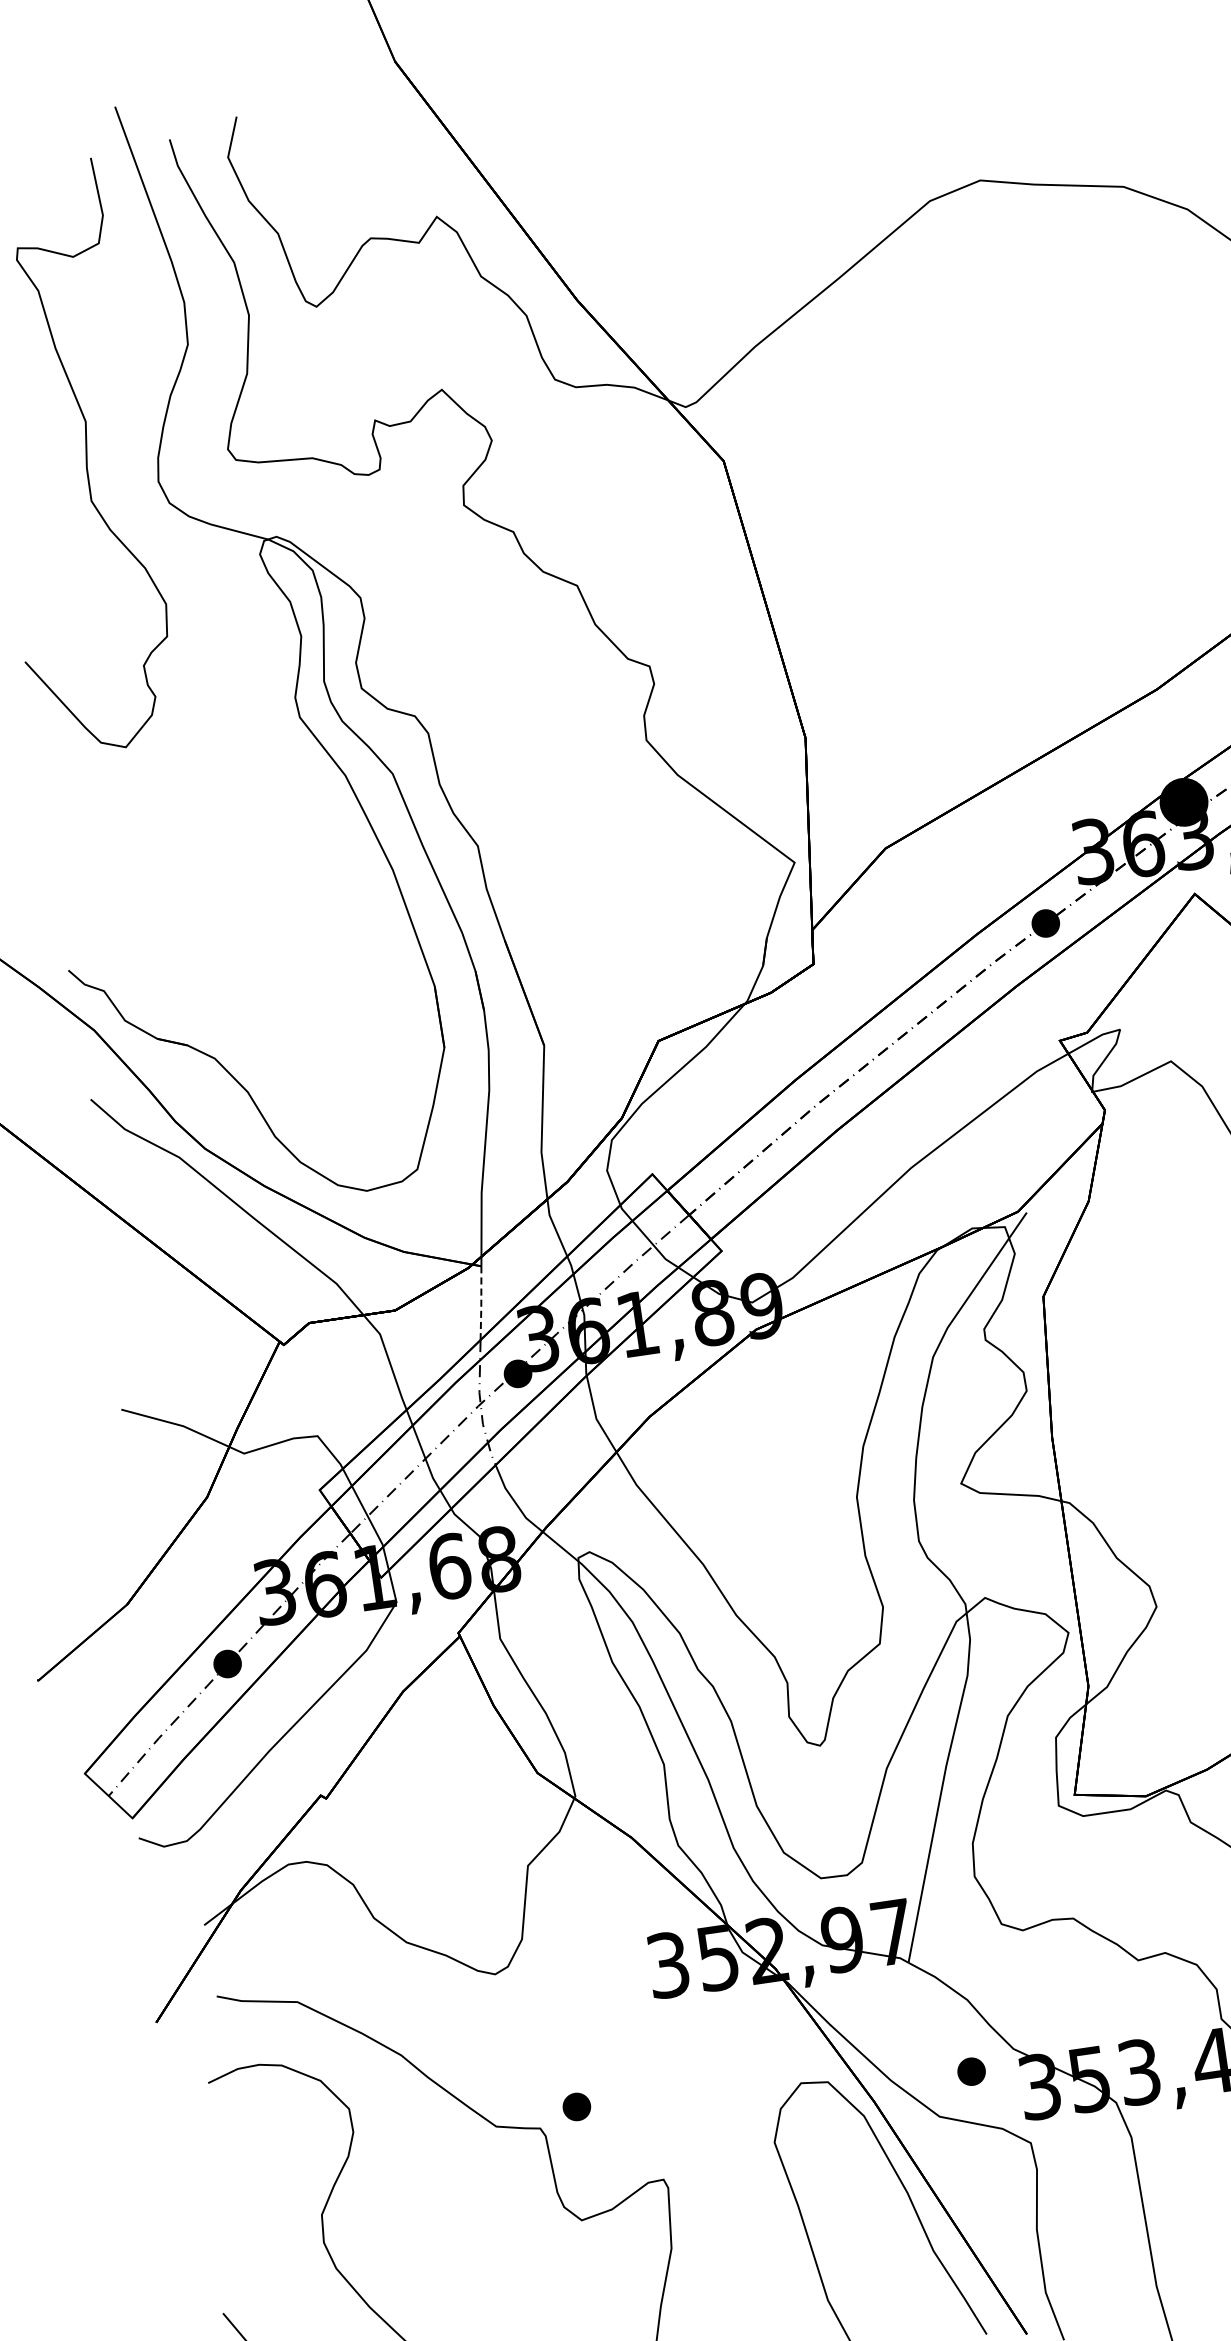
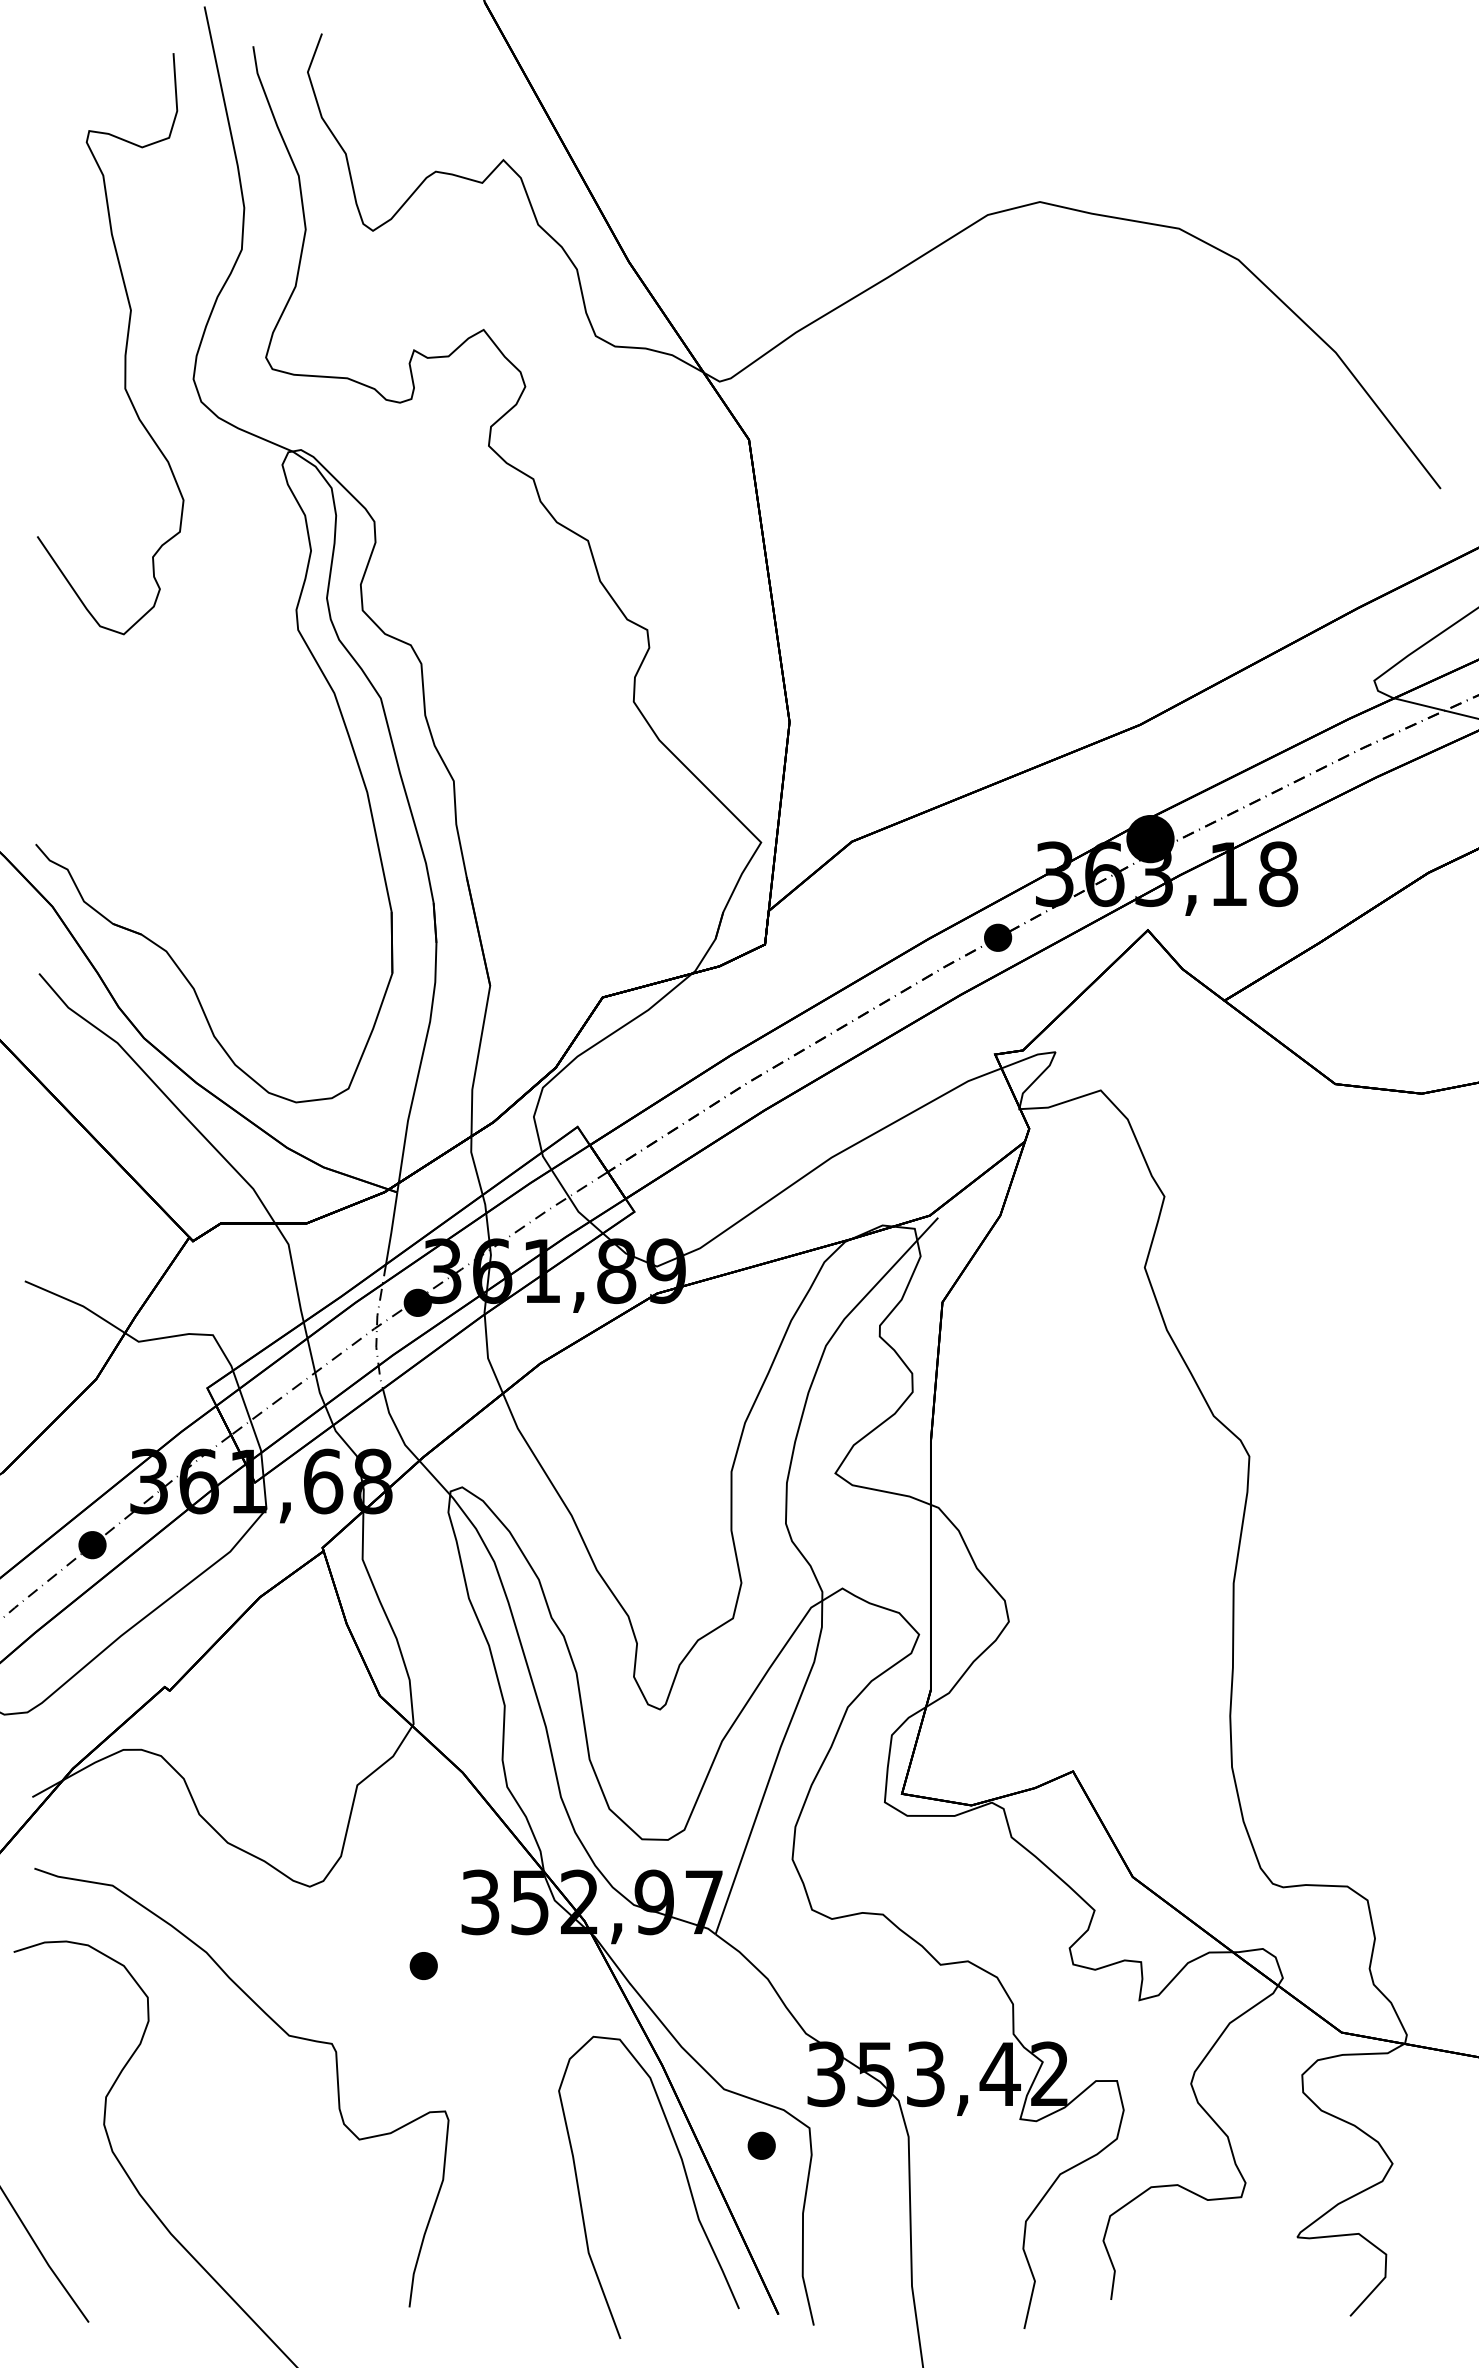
line: (480, 1304) -> (391, 1229), dashed -> solid
part: (971, 2071) -> (761, 2145), moved
part: (576, 2106) -> (423, 1965), moved

